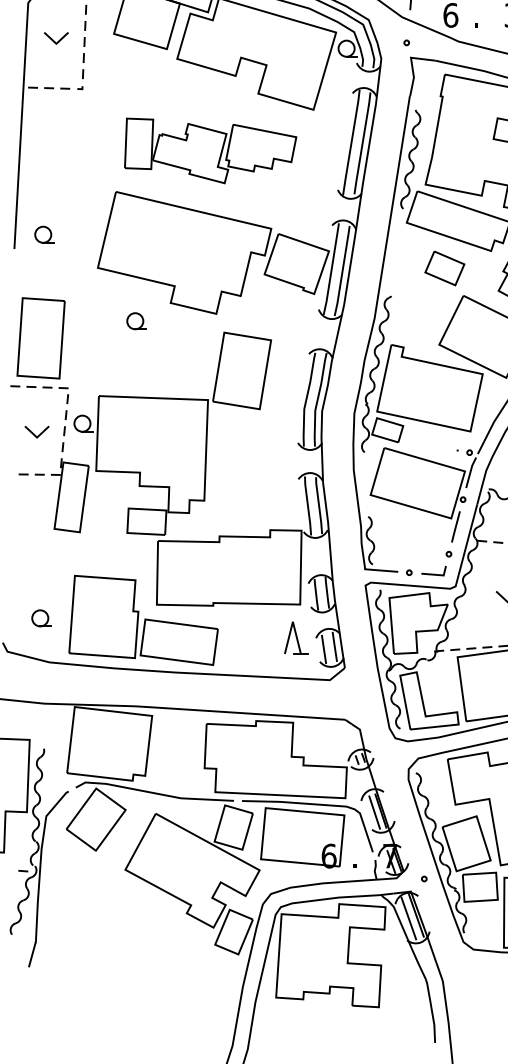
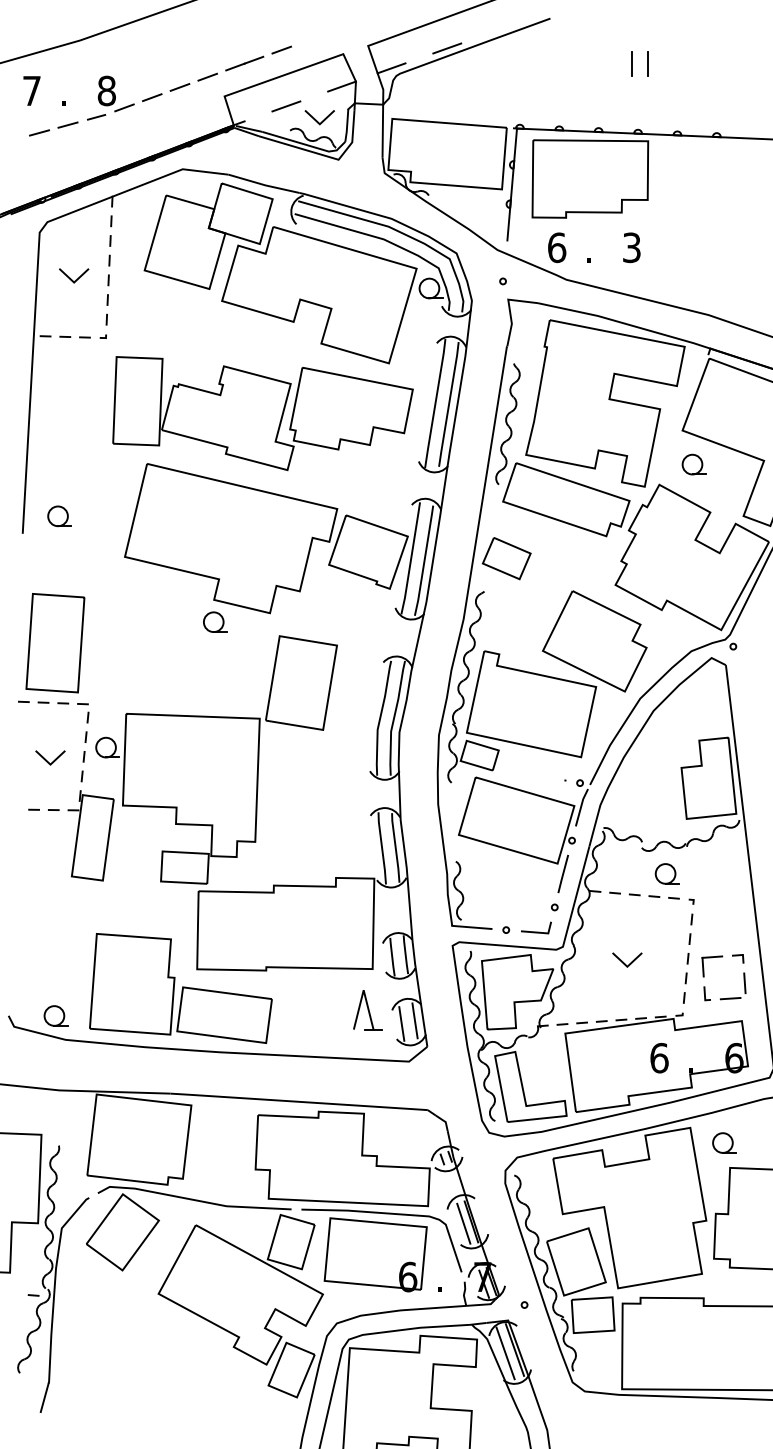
part: (210, 150) -> (262, 413), size x1.43
part: (444, 268) -> (506, 558), moved
part: (136, 320) -> (215, 621), moved
part: (41, 617) -> (55, 1015), moved

